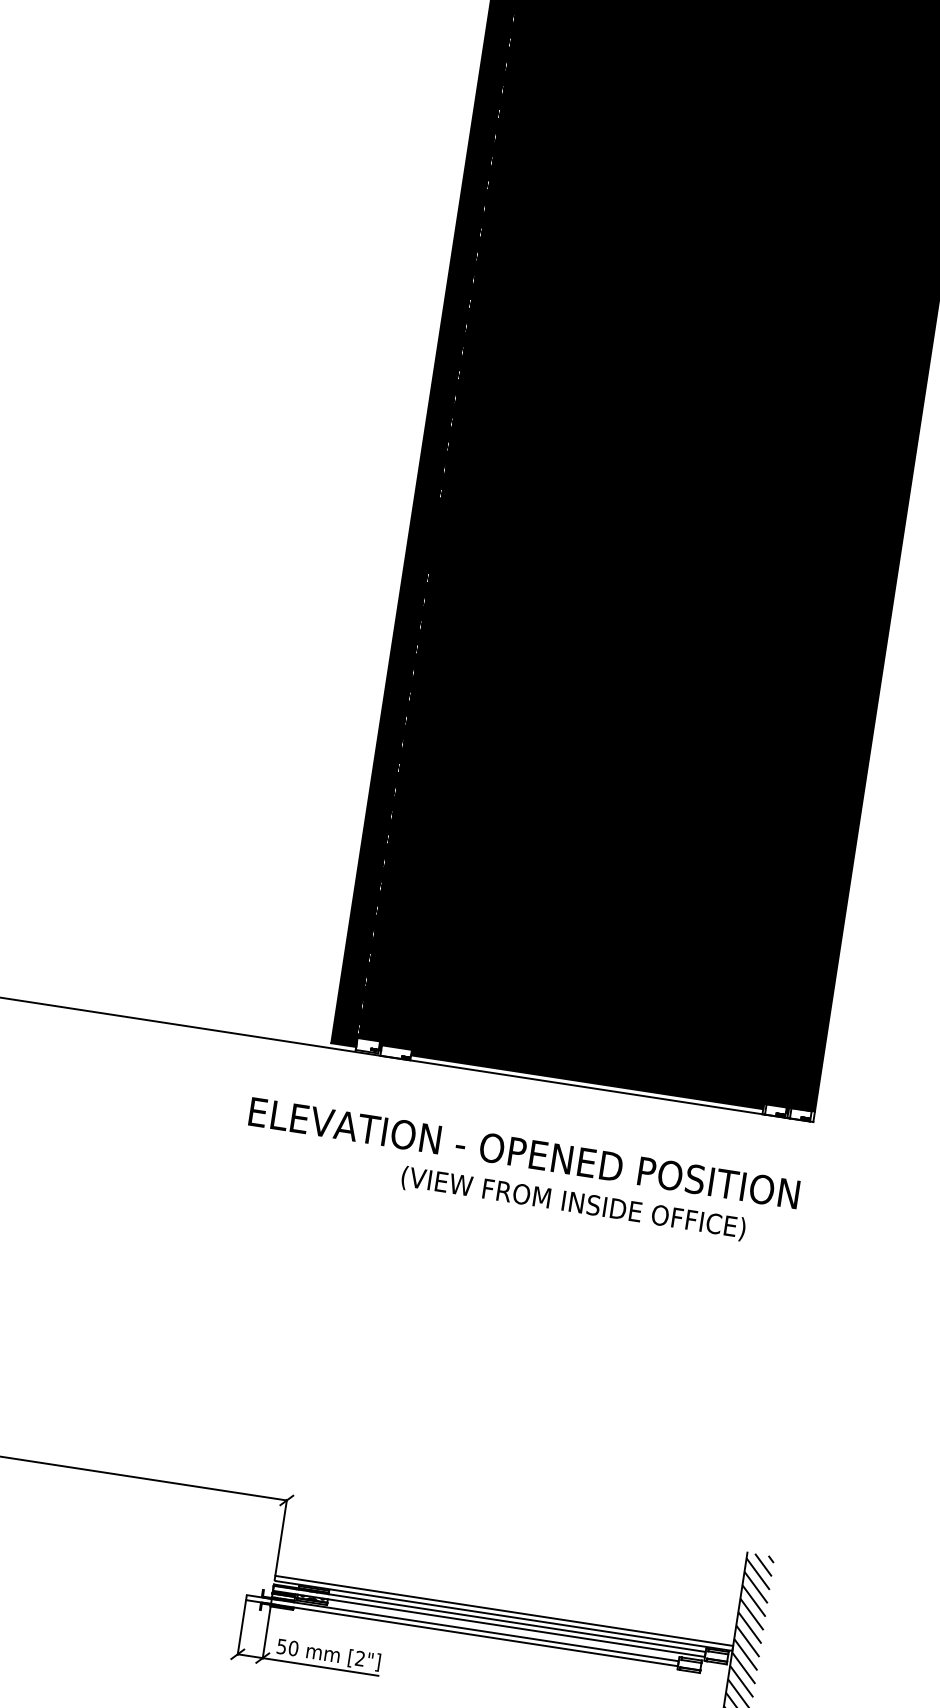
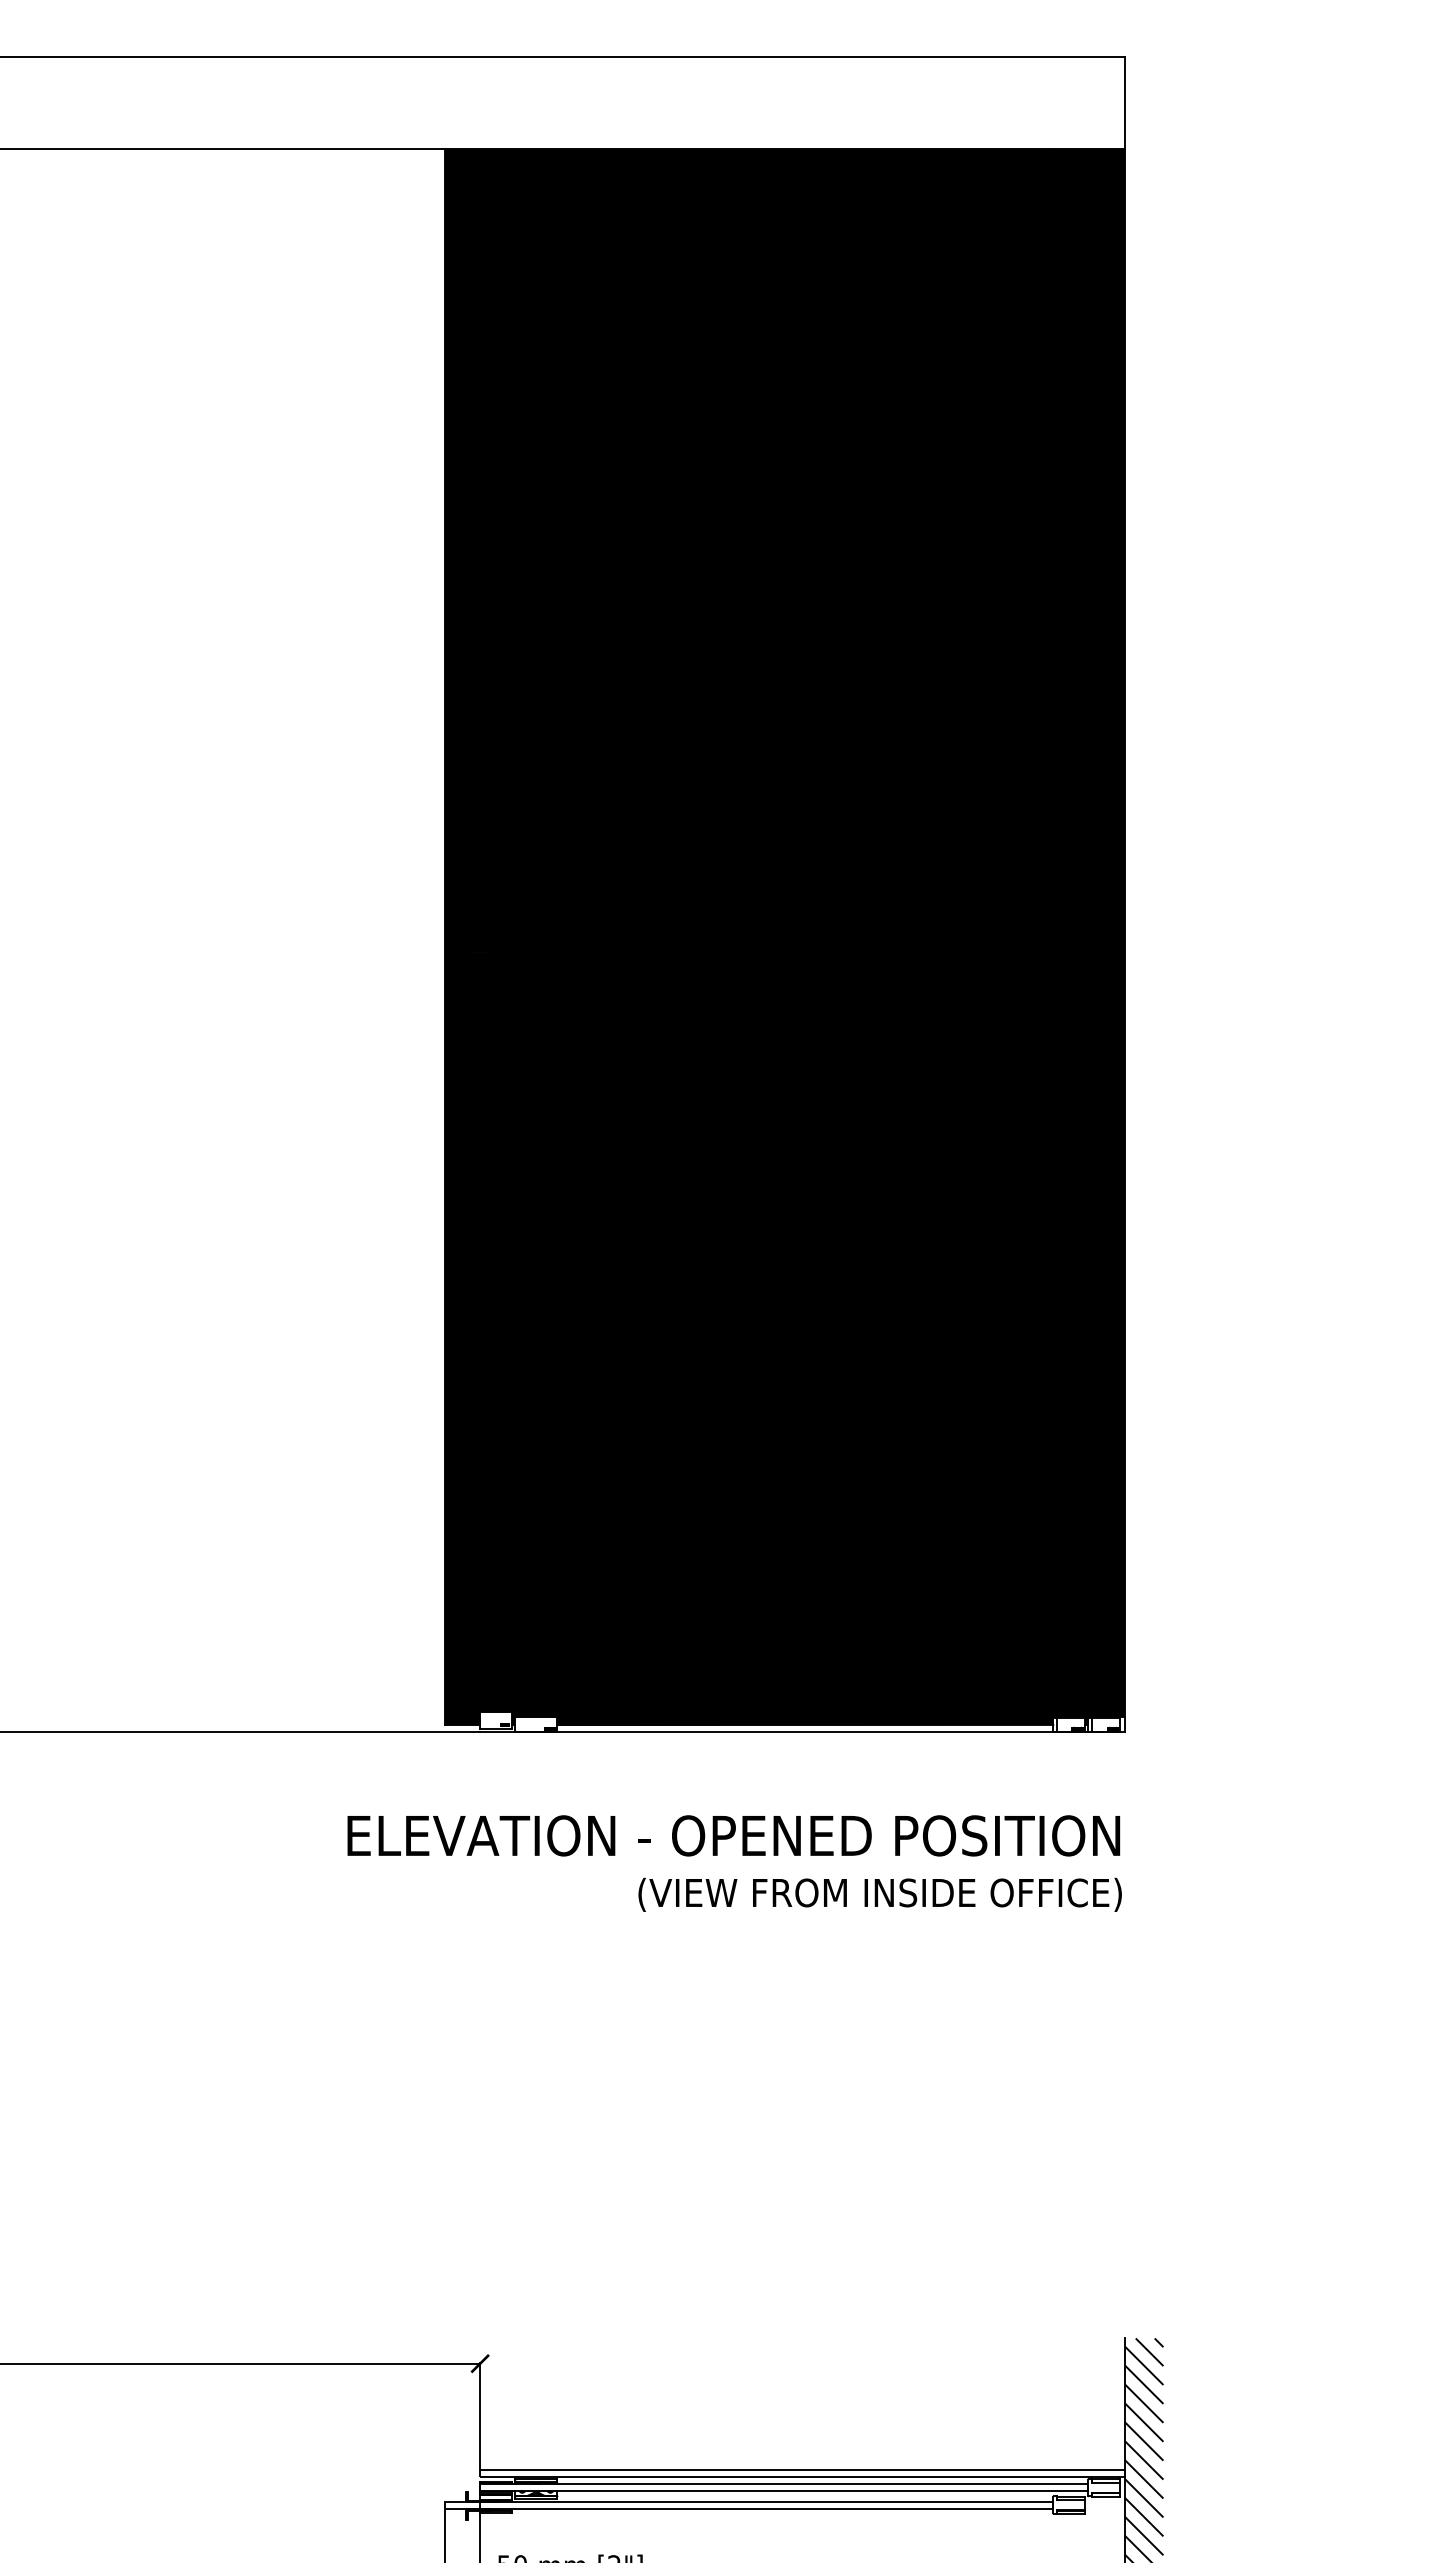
text: (573, 1203) -> (879, 1894), moved

